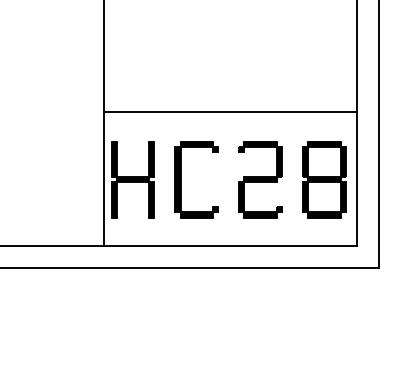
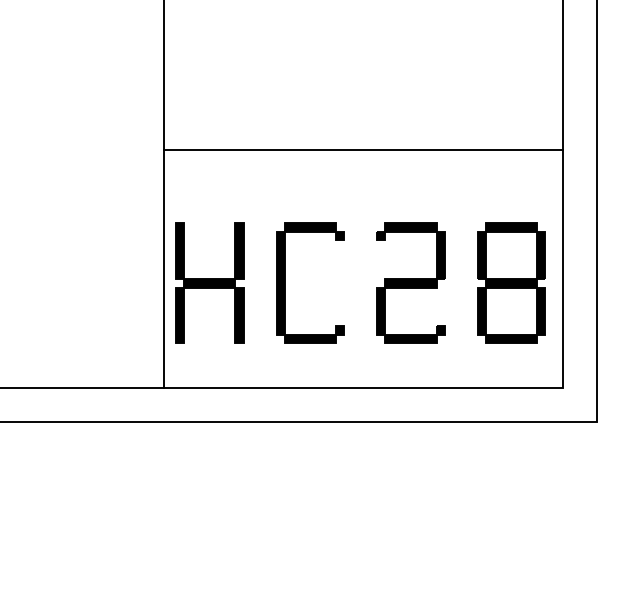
line: (229, 112) -> (361, 150), moved

